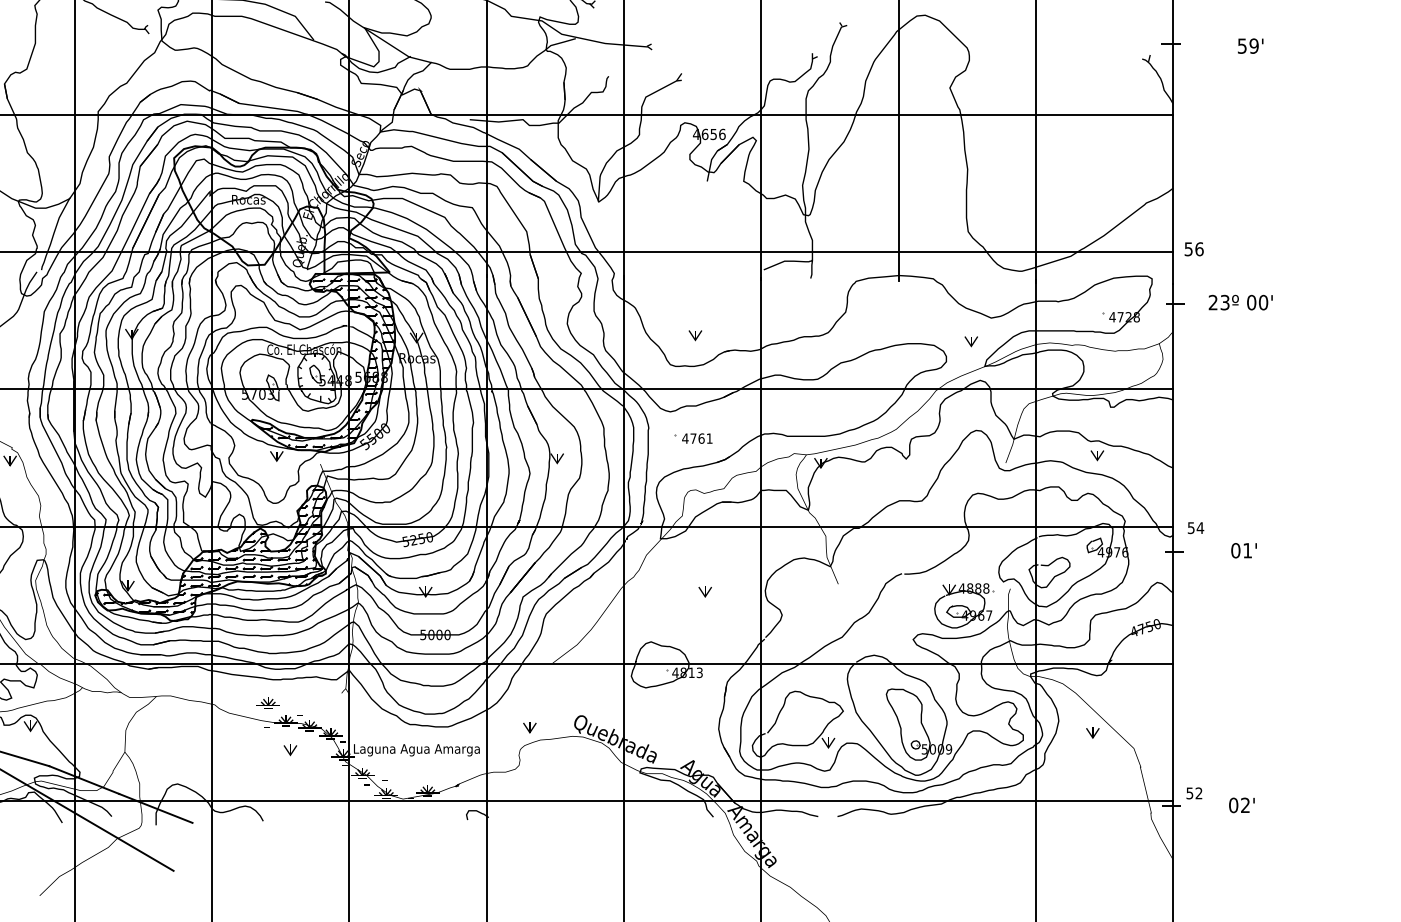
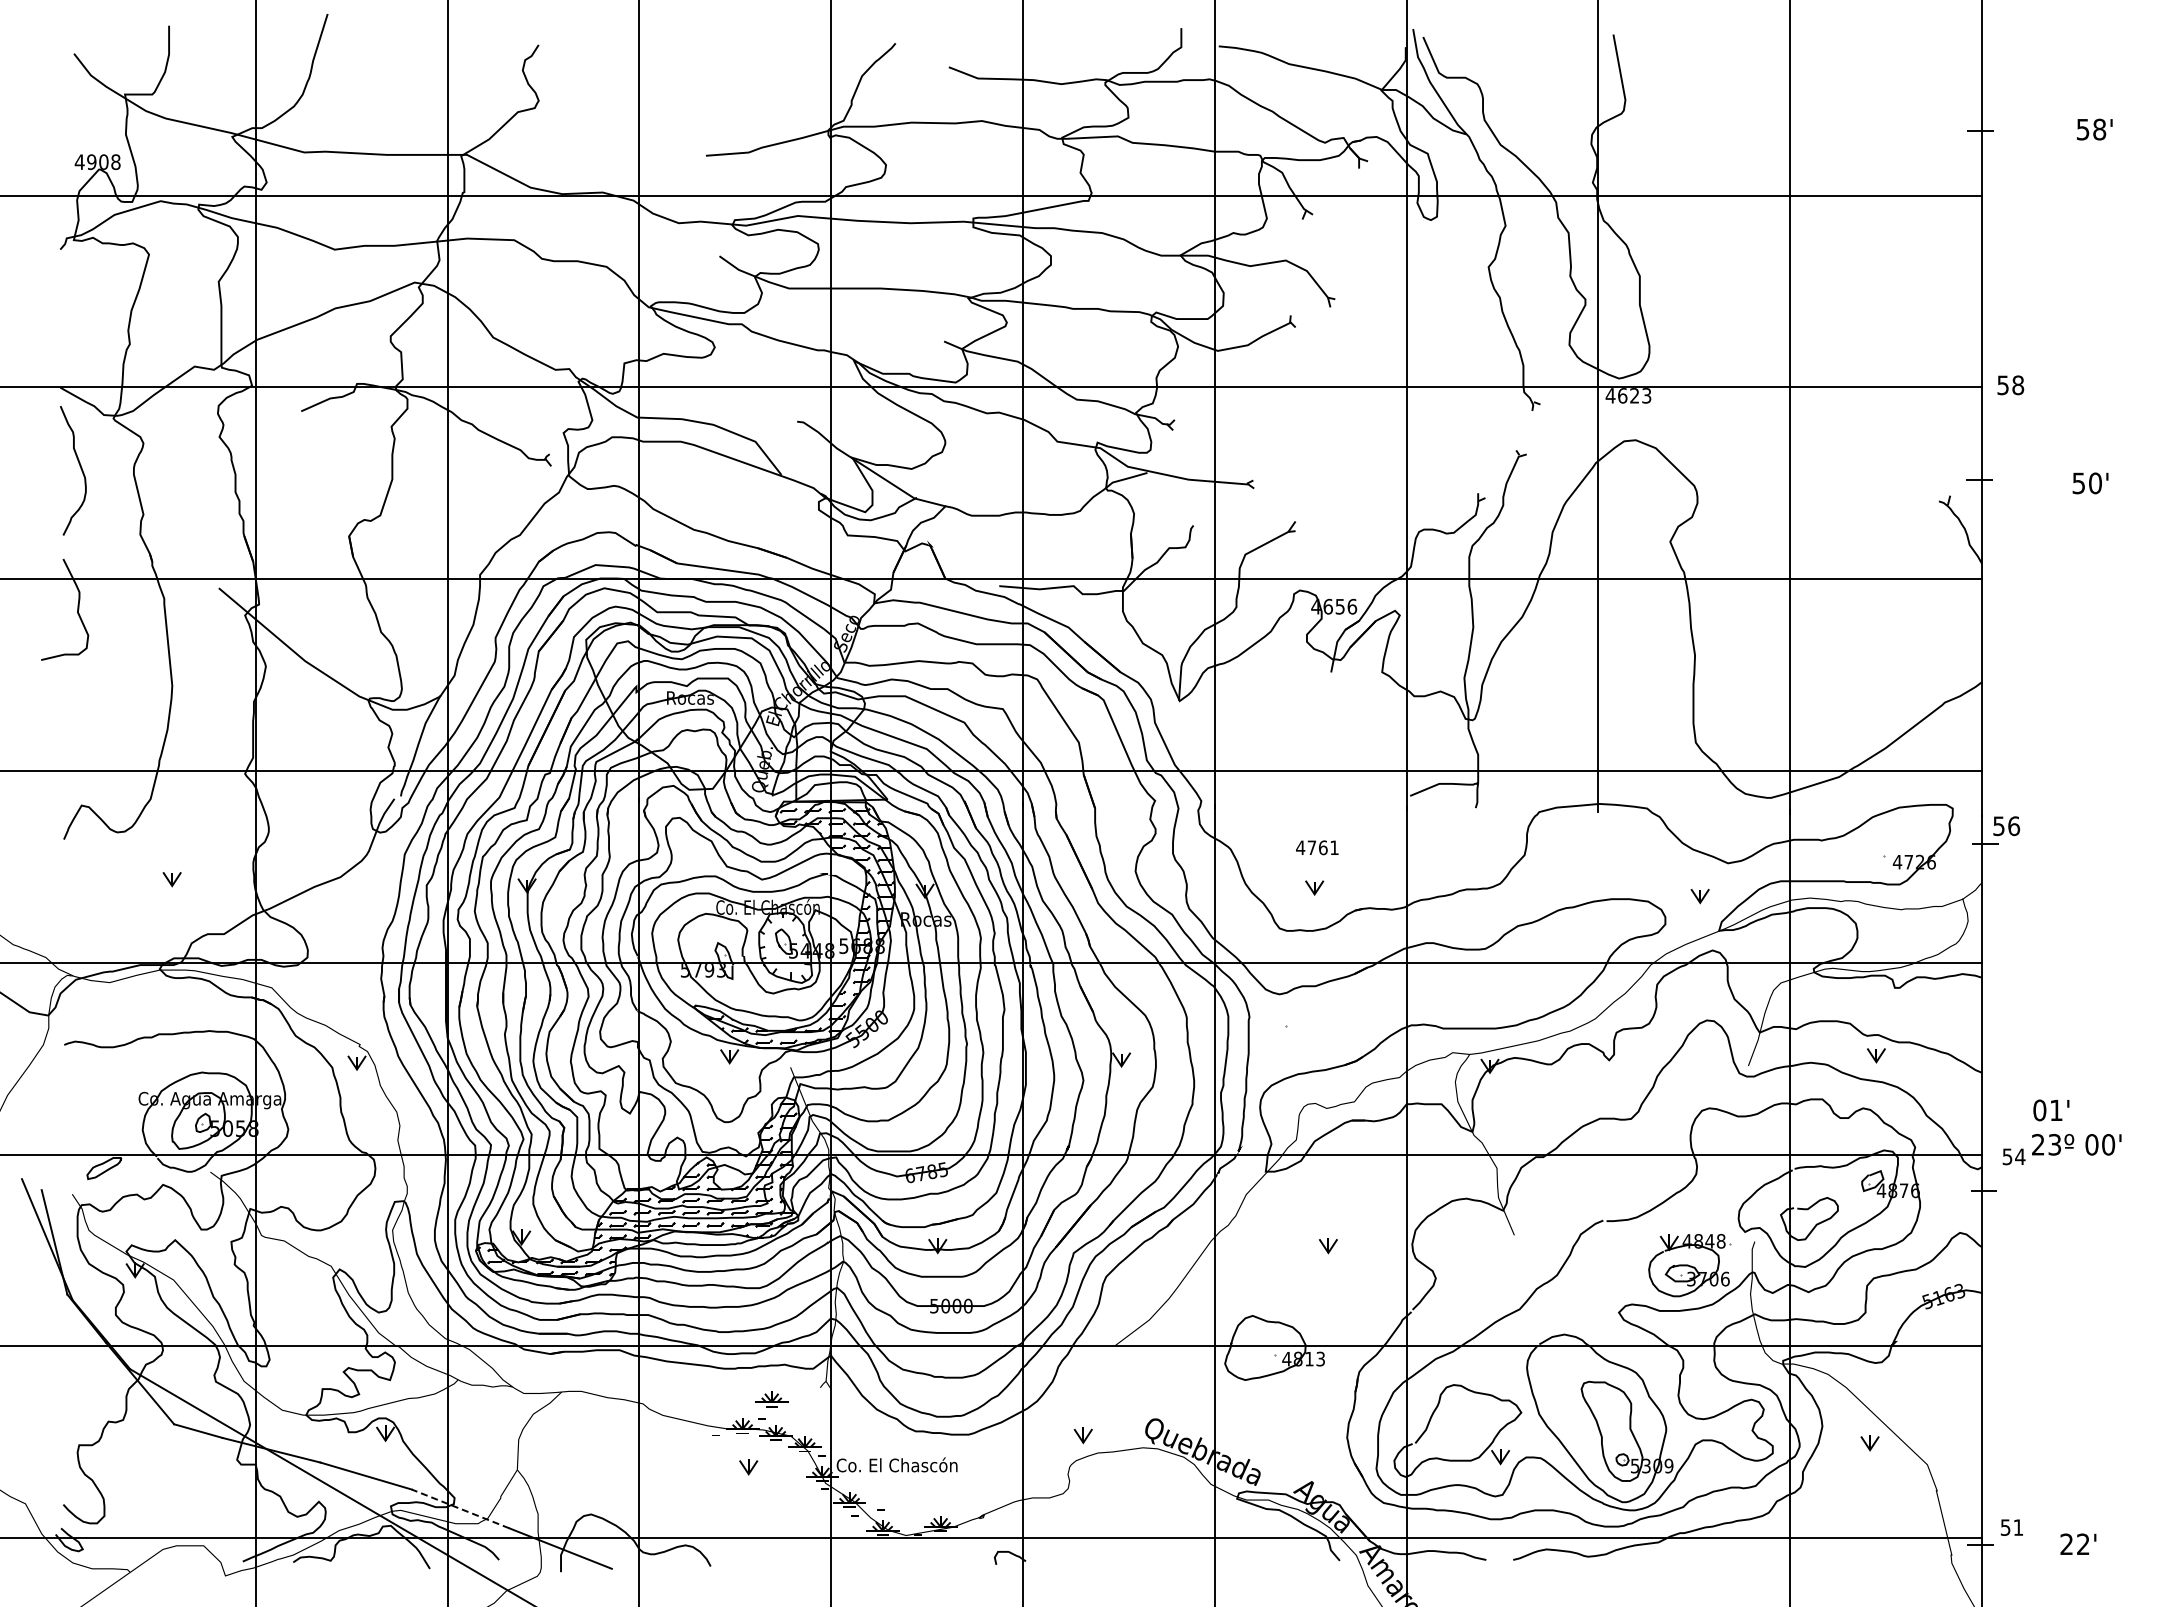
text: (1254, 46) -> (2095, 483), 59' -> 50'
text: (1194, 249) -> (2006, 826), moved
text: (1240, 302) -> (2076, 1144), moved
text: (1136, 316) -> (1931, 861), 4728 -> 4726
text: (262, 394) -> (709, 970), 5703 -> 5793
text: (697, 438) -> (1317, 847), moved
text: (417, 539) -> (926, 1172), 5250 -> 6785
text: (1244, 550) -> (2051, 1110), moved
text: (1108, 552) -> (1892, 1191), 4976 -> 4876
text: (977, 588) -> (1709, 1241), 4888 -> 4848
text: (976, 615) -> (1707, 1278), 4967 -> 3706
text: (1145, 628) -> (1943, 1296), 4750 -> 5163
part: (268, 703) -> (771, 1399), moved
text: (932, 748) -> (1646, 1465), 5009 -> 5309
text: (416, 749) -> (924, 1466), Laguna Agua Amarga -> Co. El Chascón
line: (84, 779) -> (460, 1508), solid -> dashed
text: (1198, 793) -> (2017, 1527), 52 -> 51
text: (1233, 805) -> (2066, 1544), 02' -> 22'

